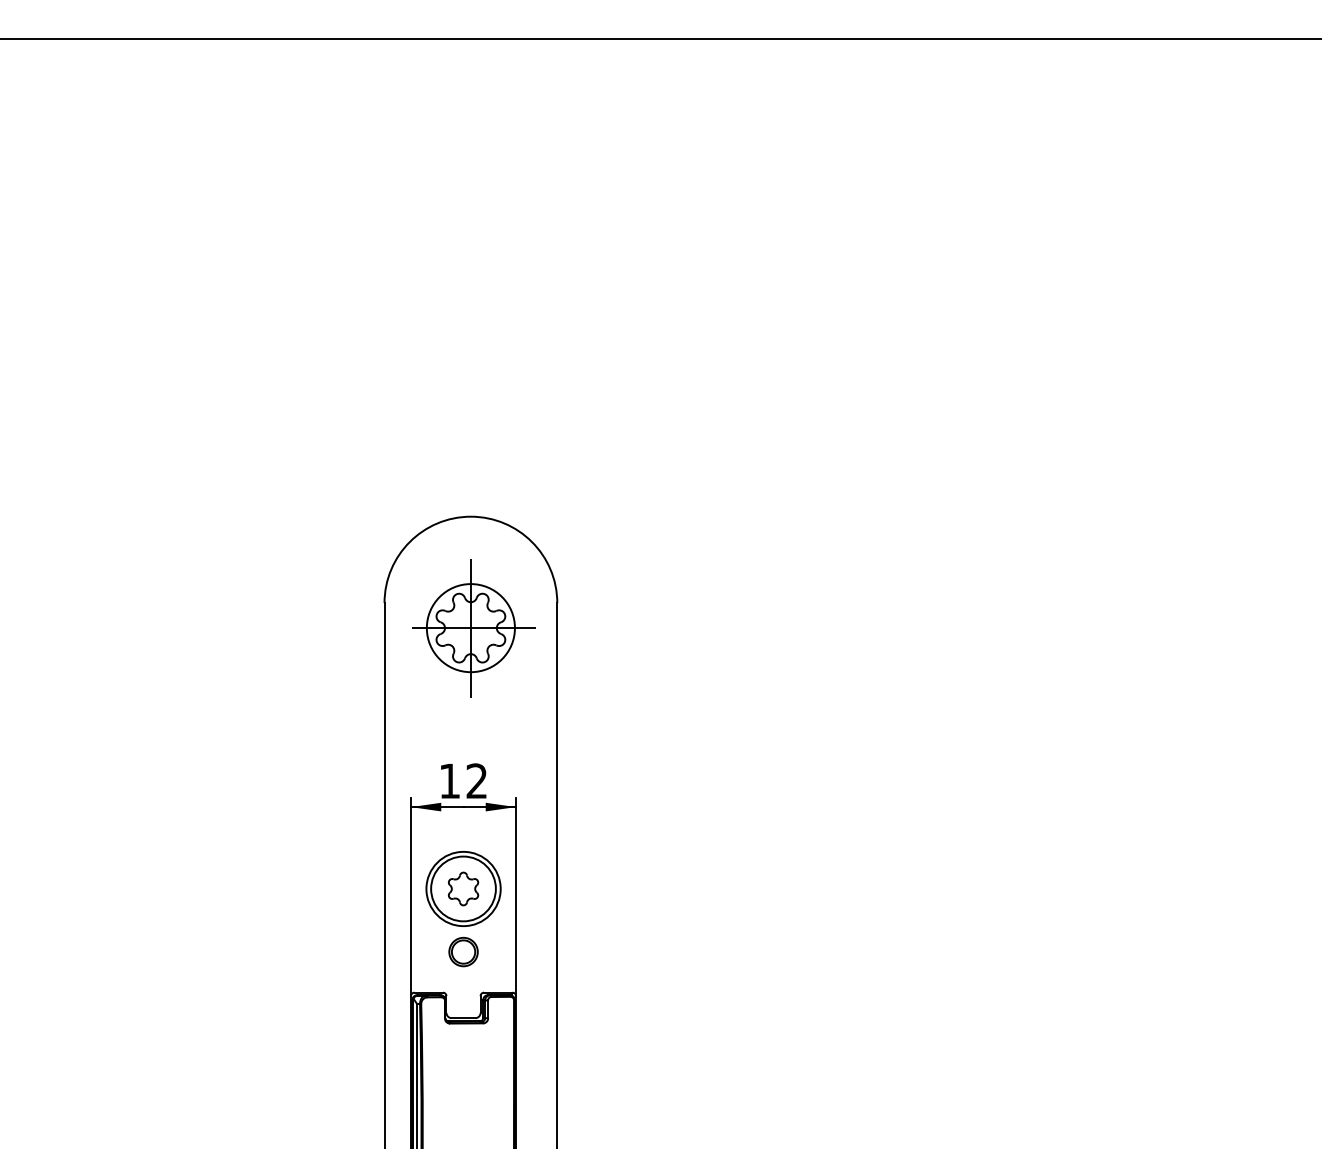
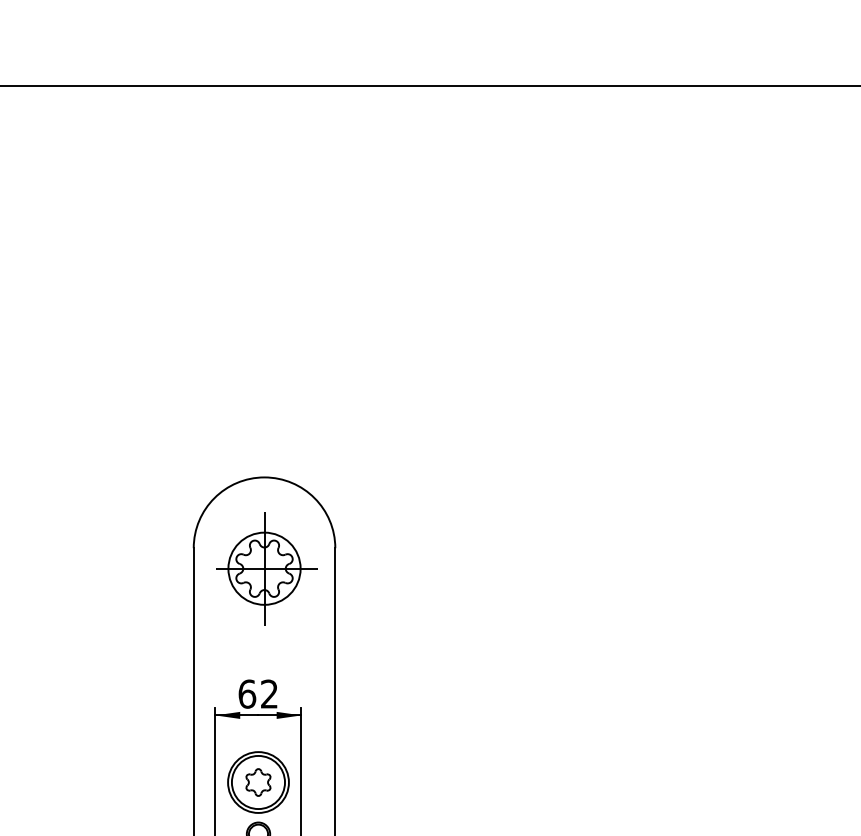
text: (449, 781) -> (246, 694), 12 -> 62

